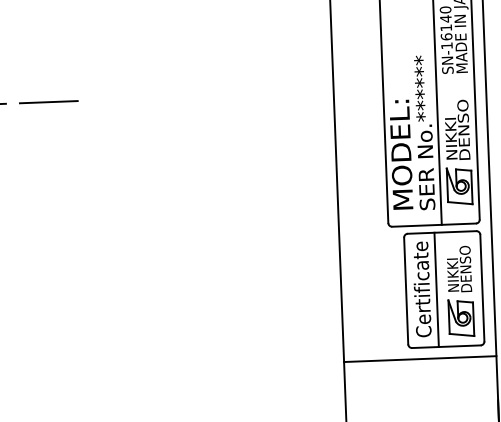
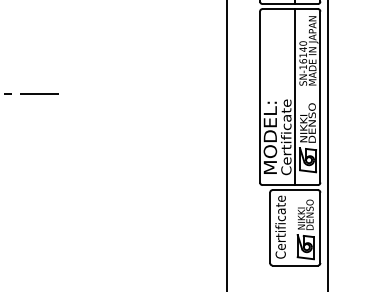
text: (424, 133) -> (286, 124), SER No.****** -> Certificate
line: (437, 289) -> (290, 227), removed
line: (419, 359) -> (277, 273), removed

